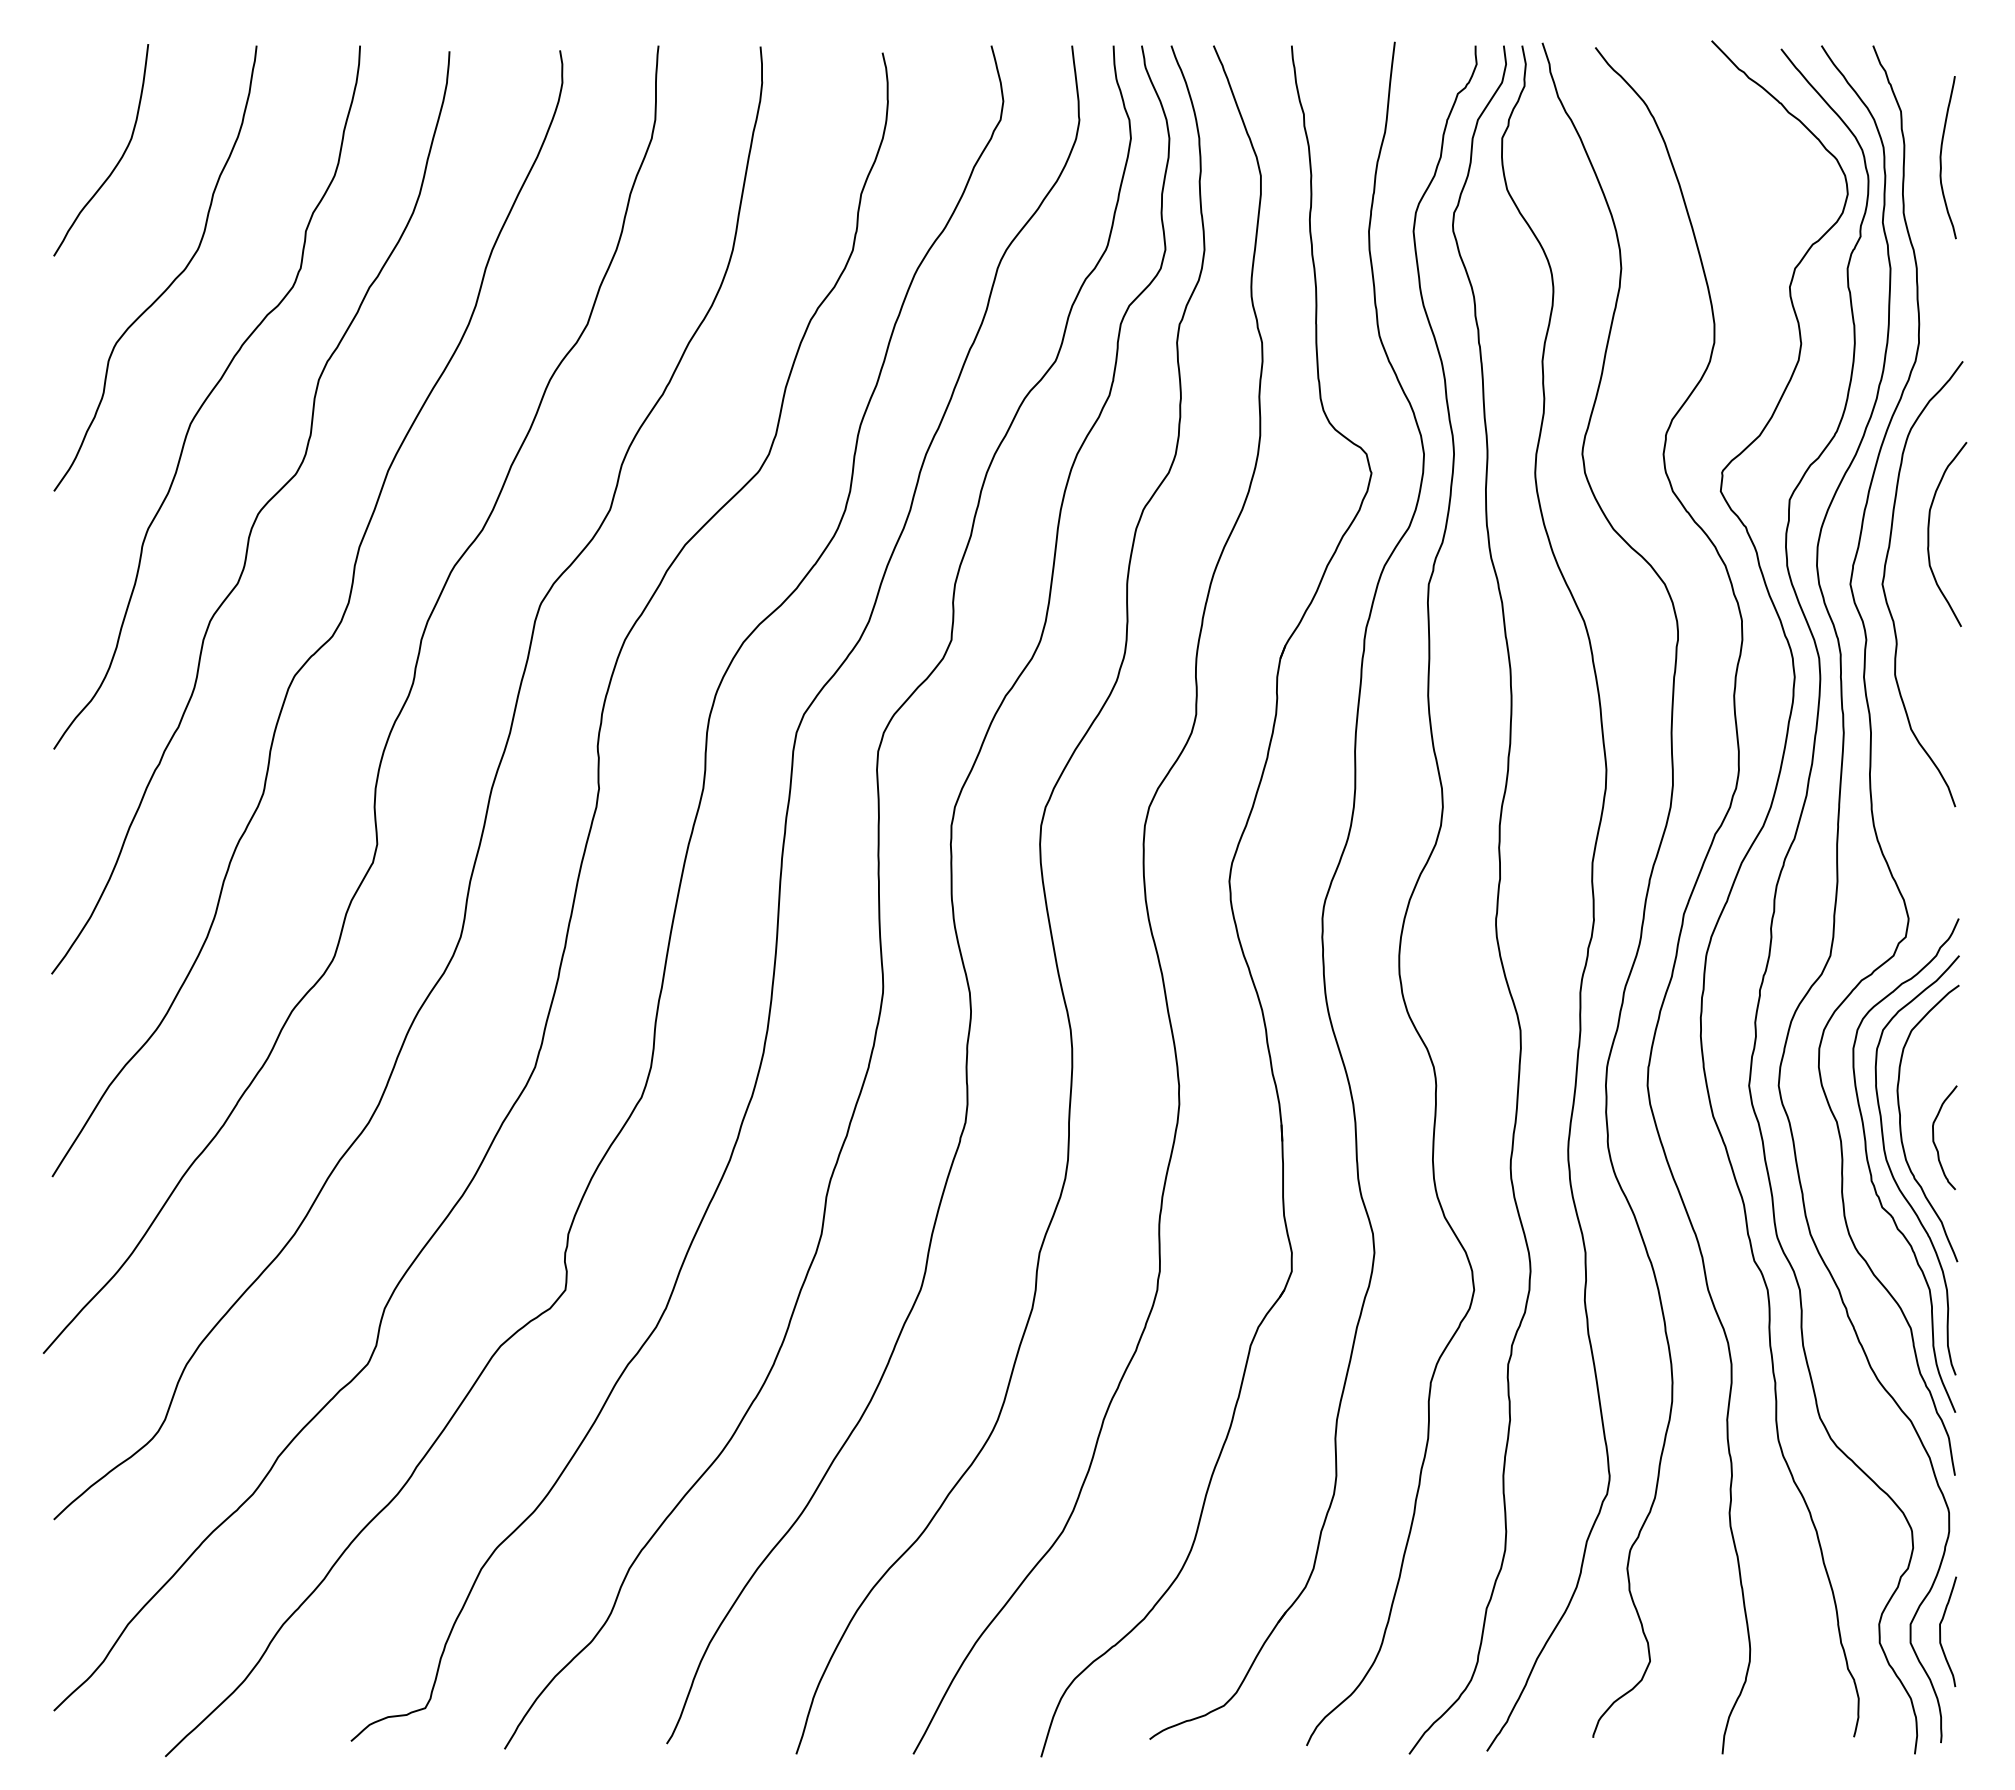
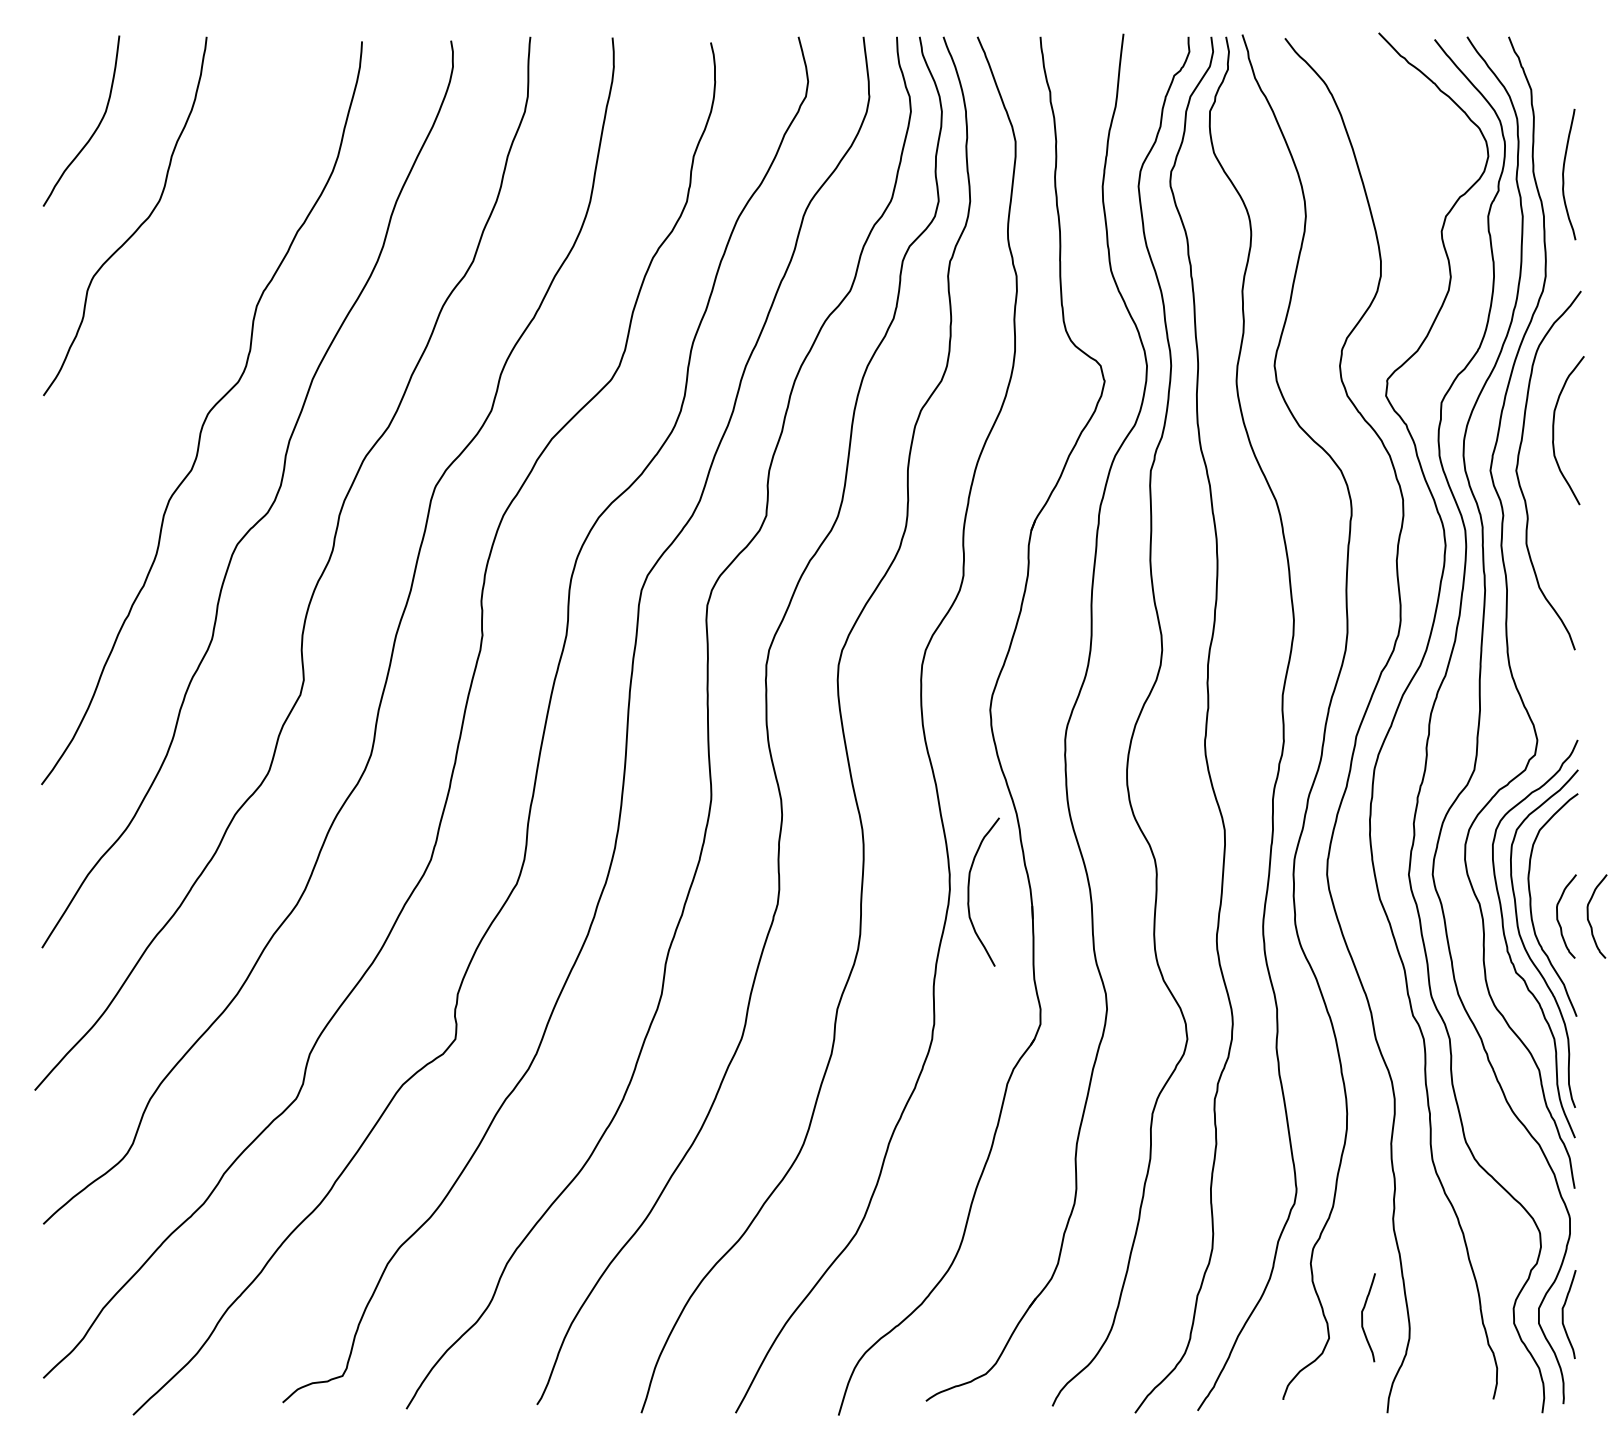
curve: (1941, 157) -> (1563, 174), moved
curve: (206, 397) -> (166, 320), removed
curve: (1203, 1107) -> (969, 892), added
curve: (1972, 1137) -> (1588, 916), added
curve: (1691, 1635) -> (1362, 1317), added

